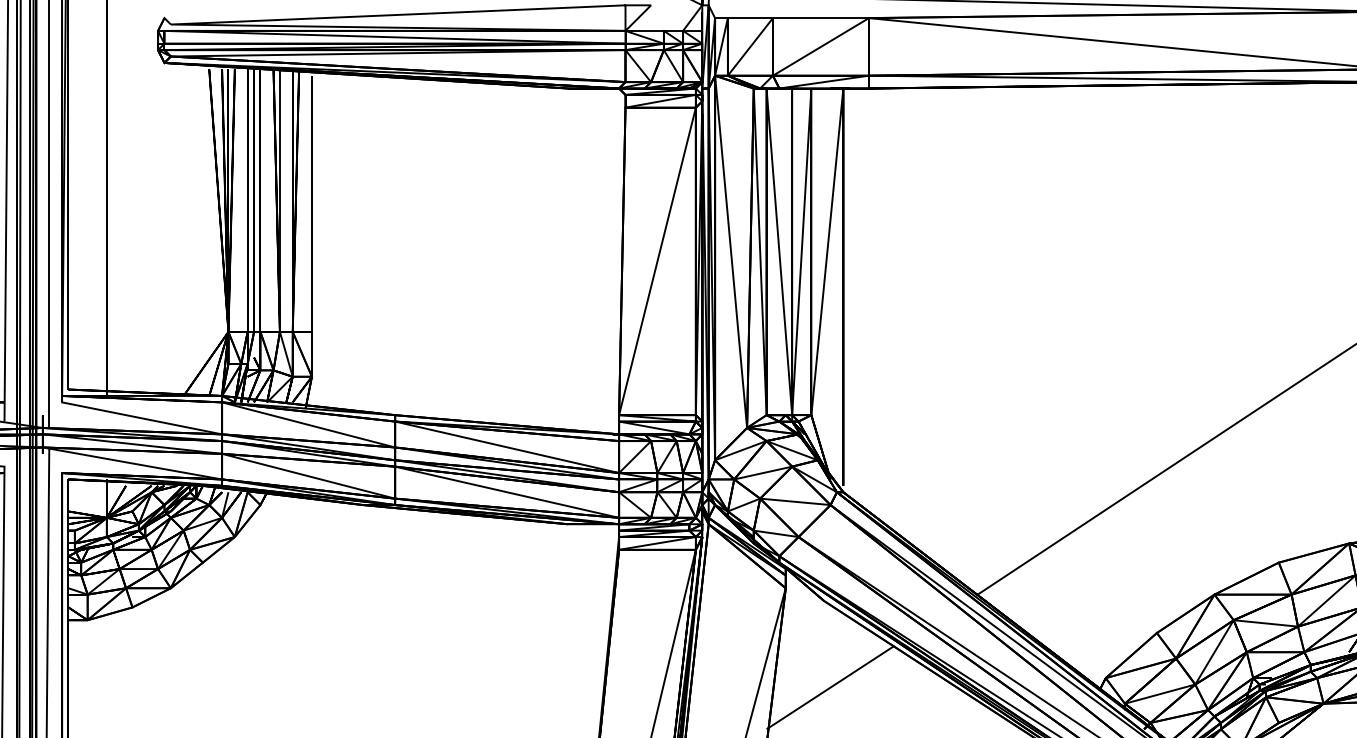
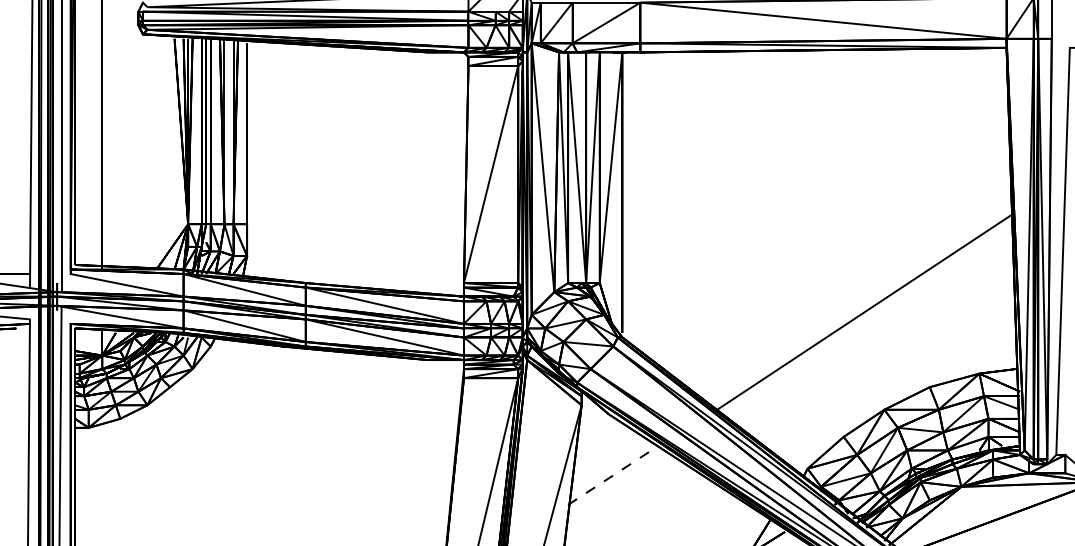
line: (830, 687) -> (613, 475), solid -> dashed

